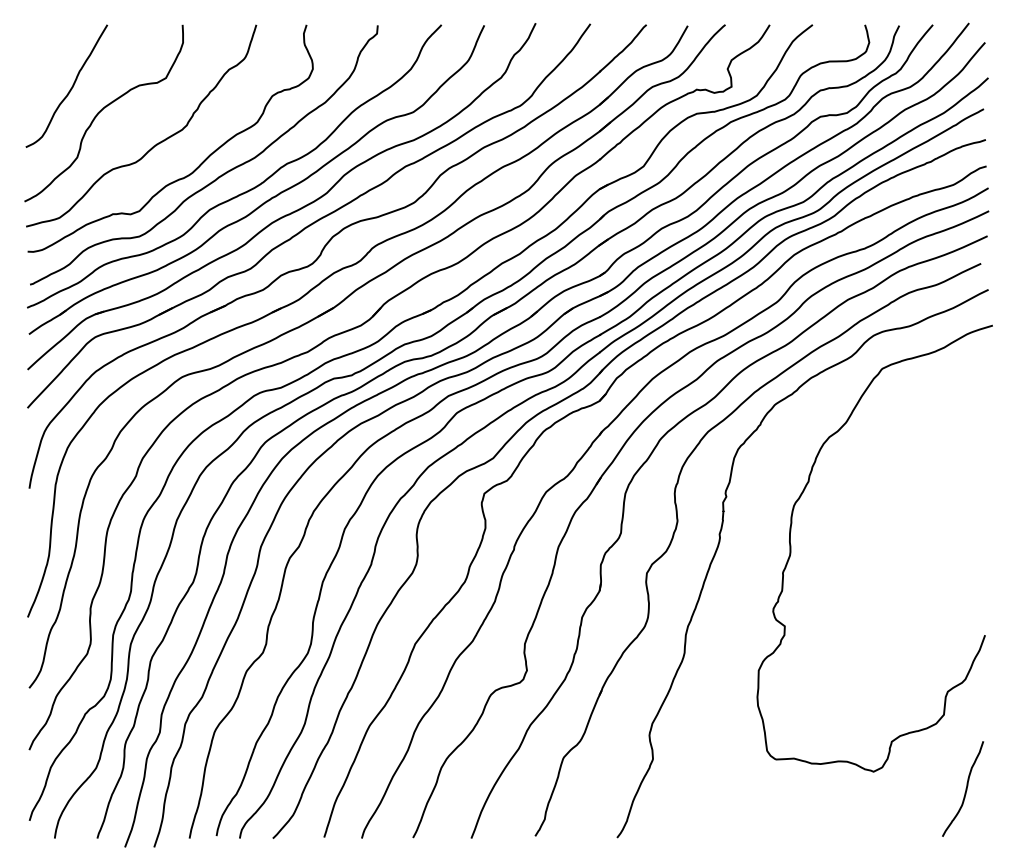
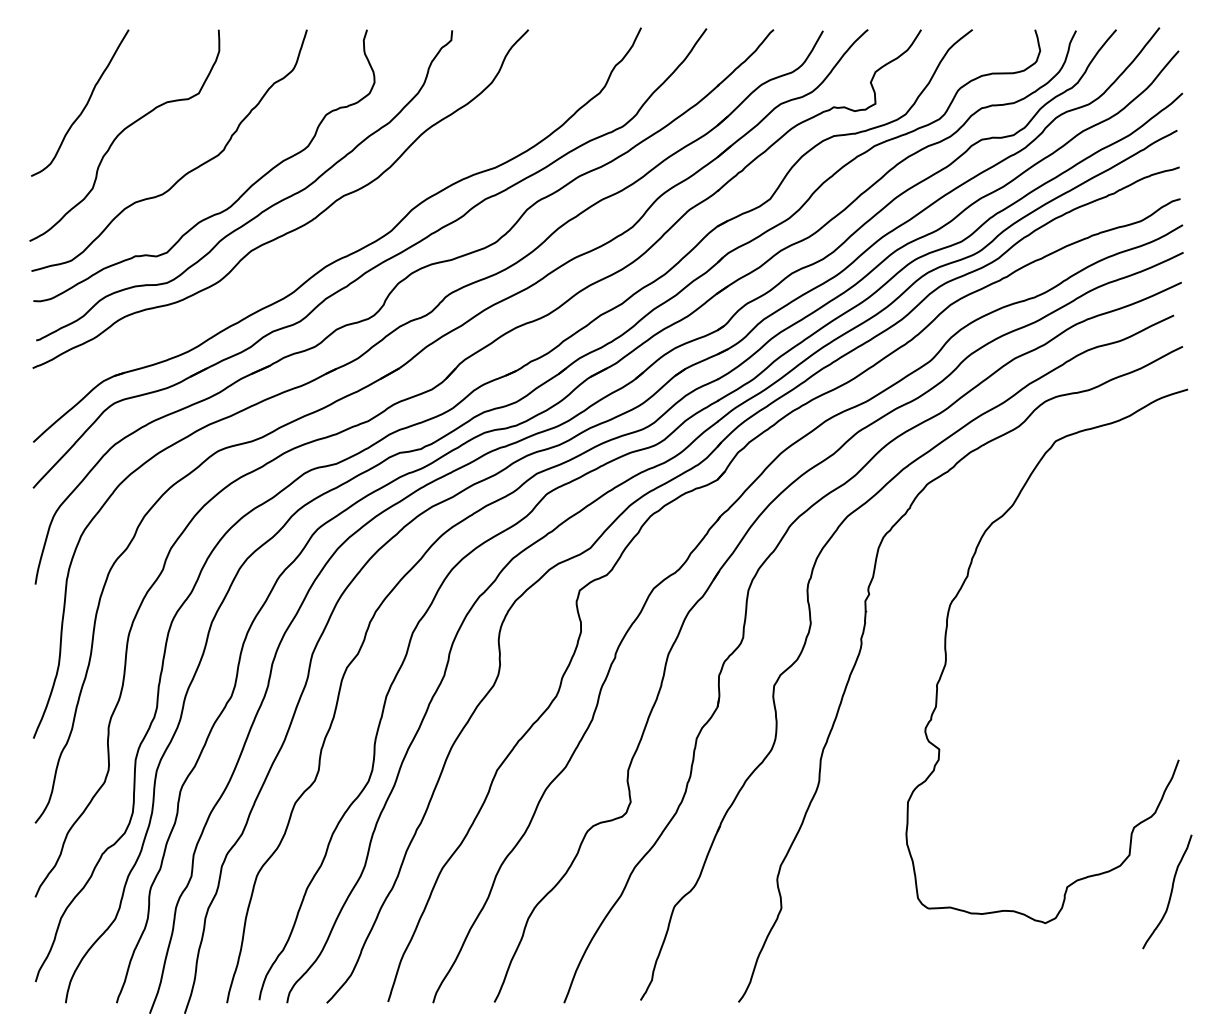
part: (268, 199) -> (321, 238), removed
curve: (965, 788) -> (1170, 891), moved

